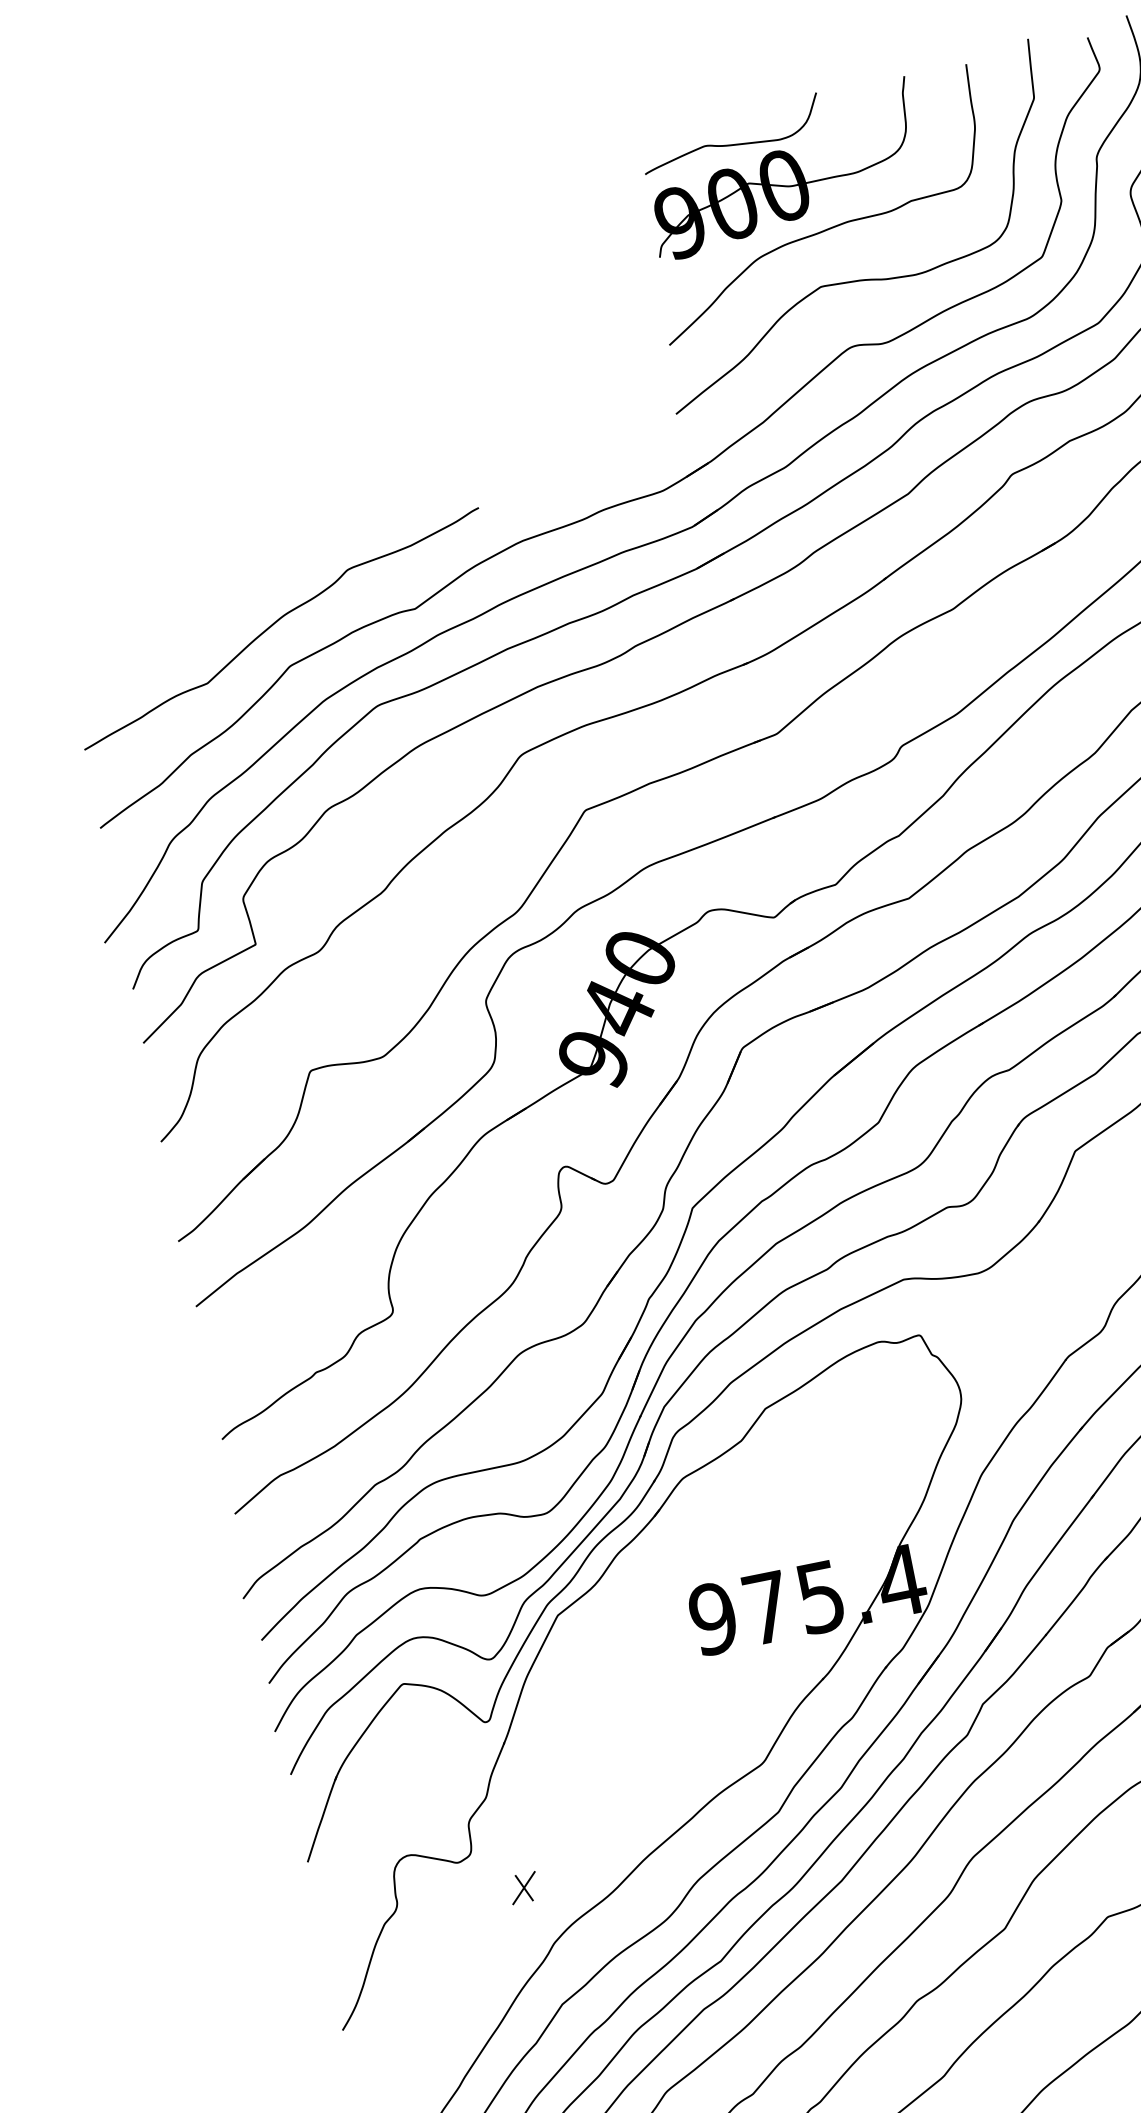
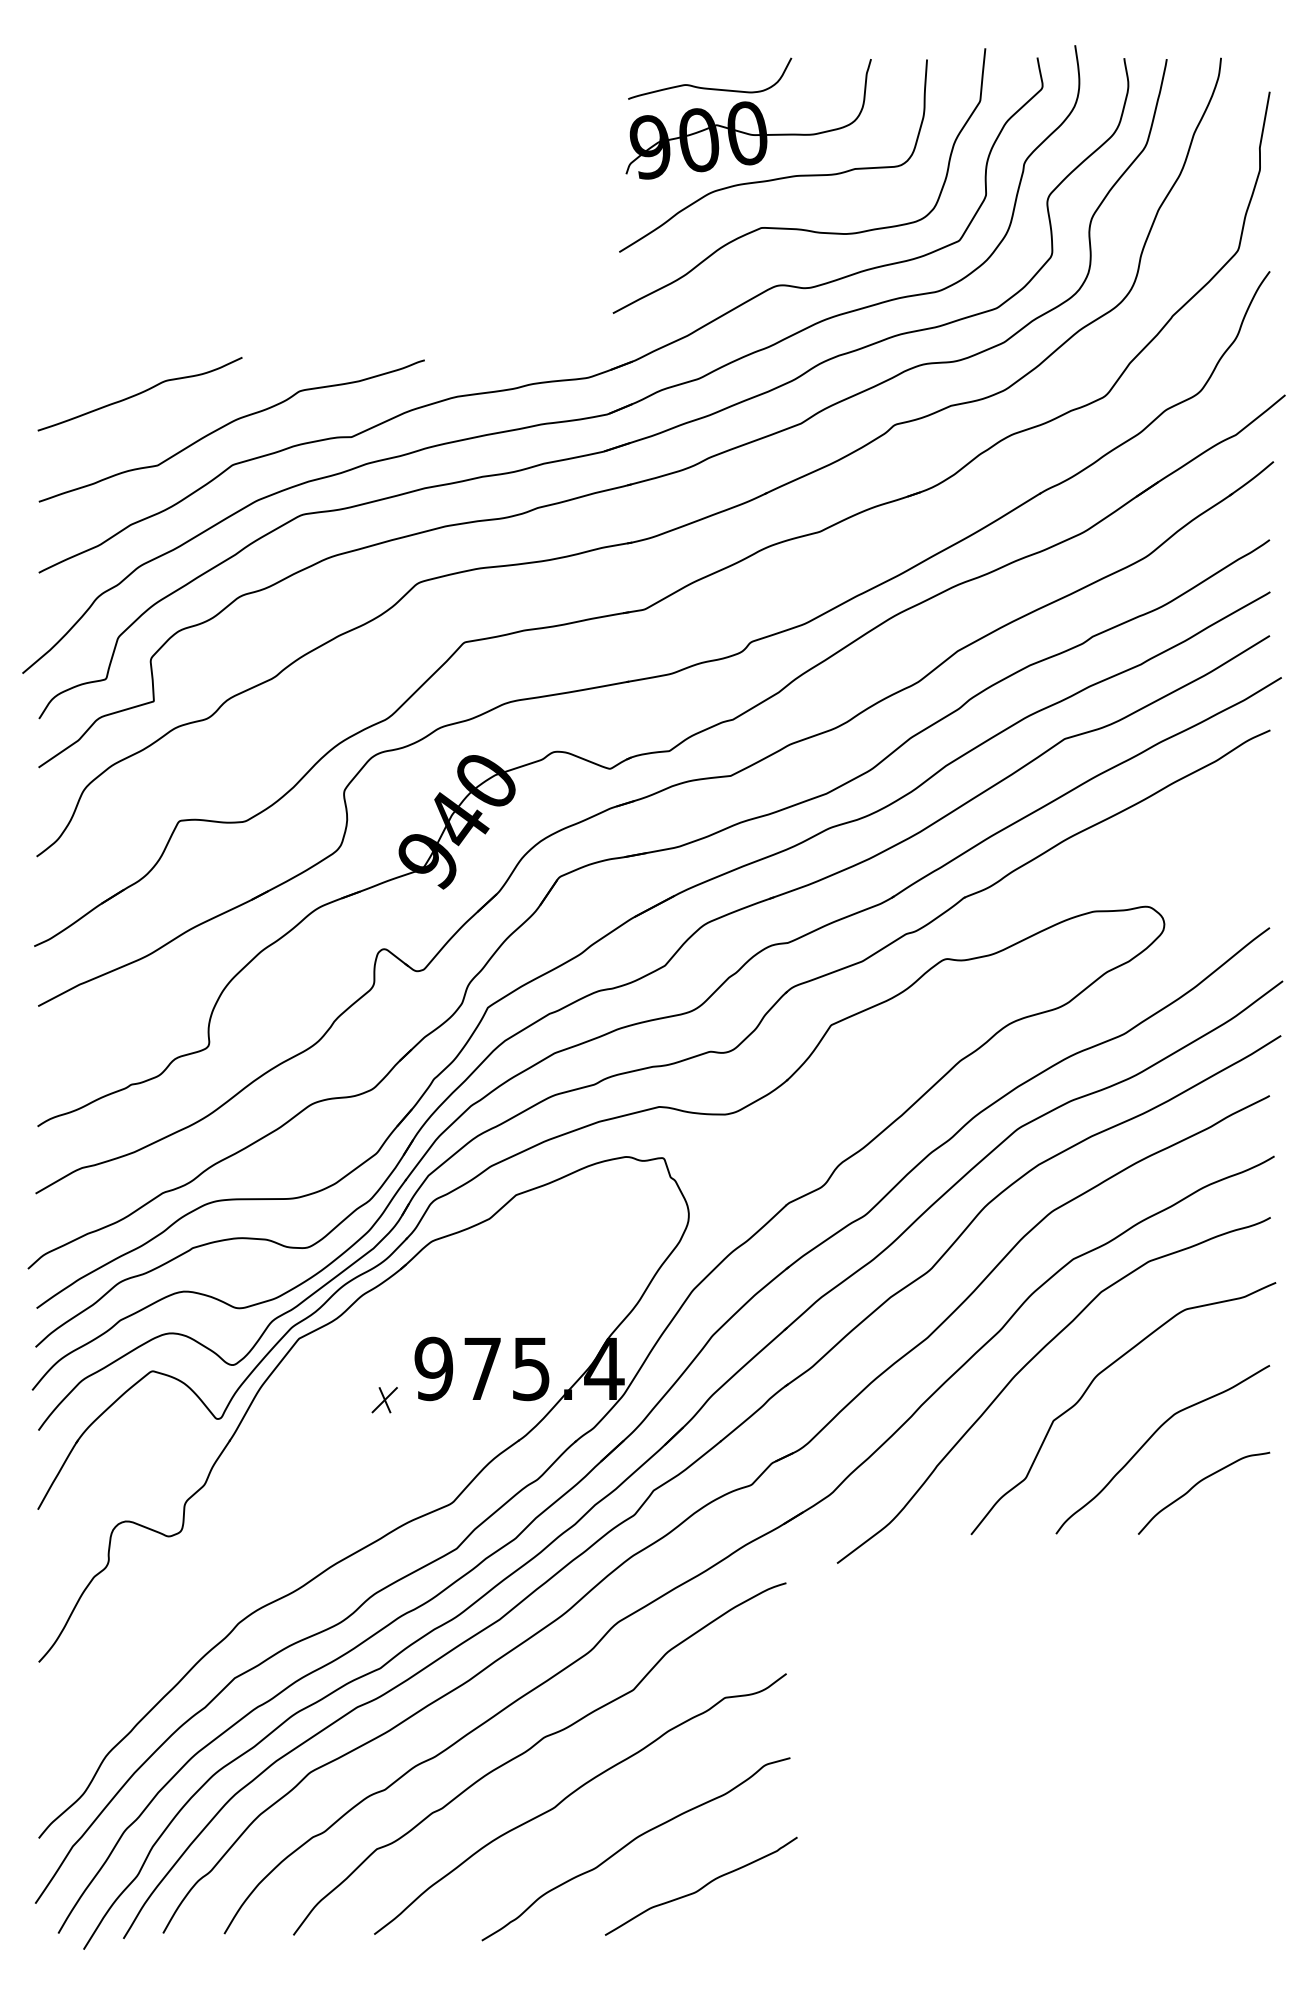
curve: (171, 609) -> (139, 394), added
part: (523, 1888) -> (384, 1400), moved

